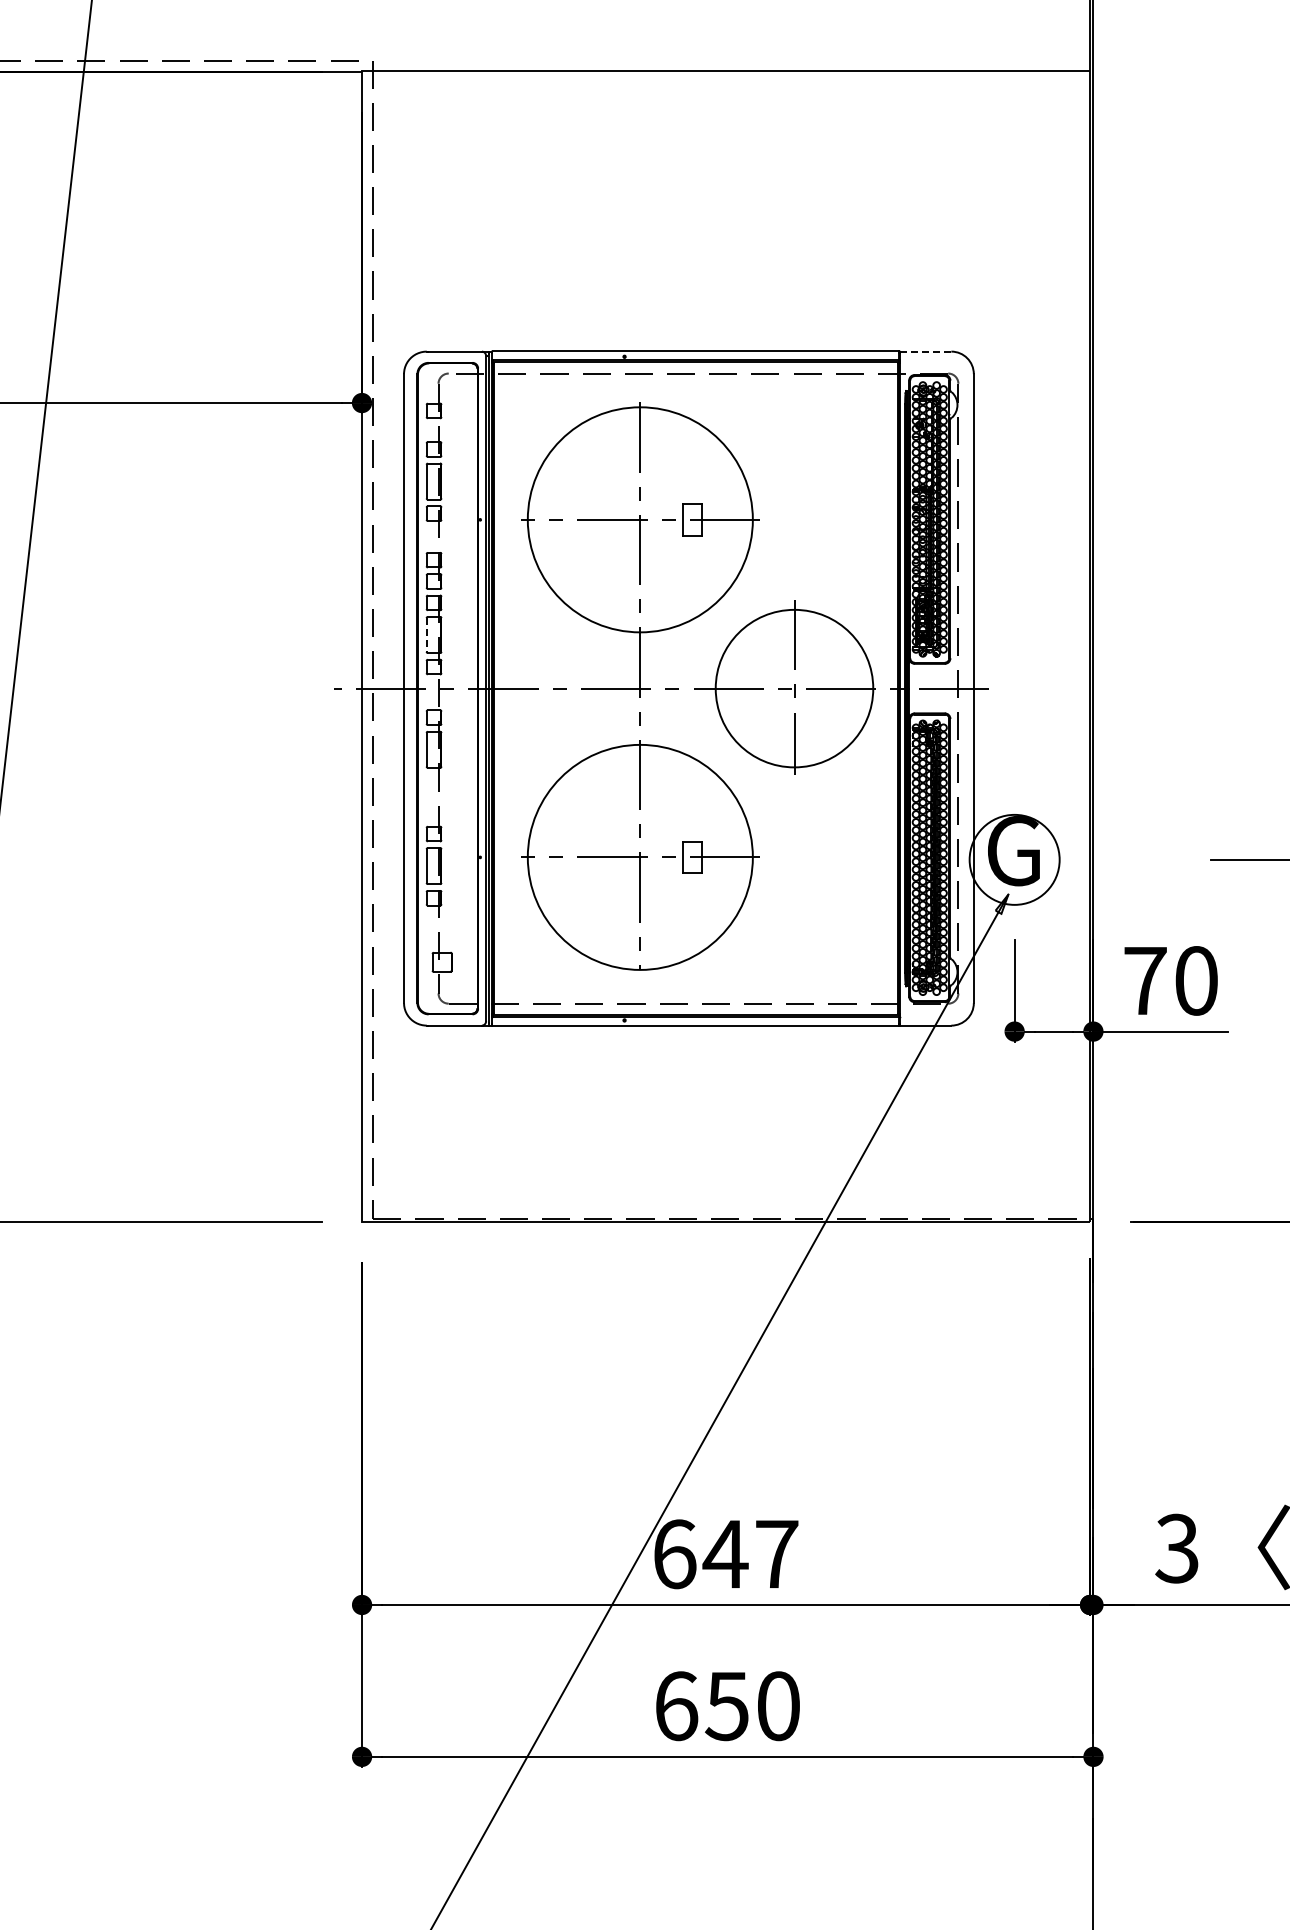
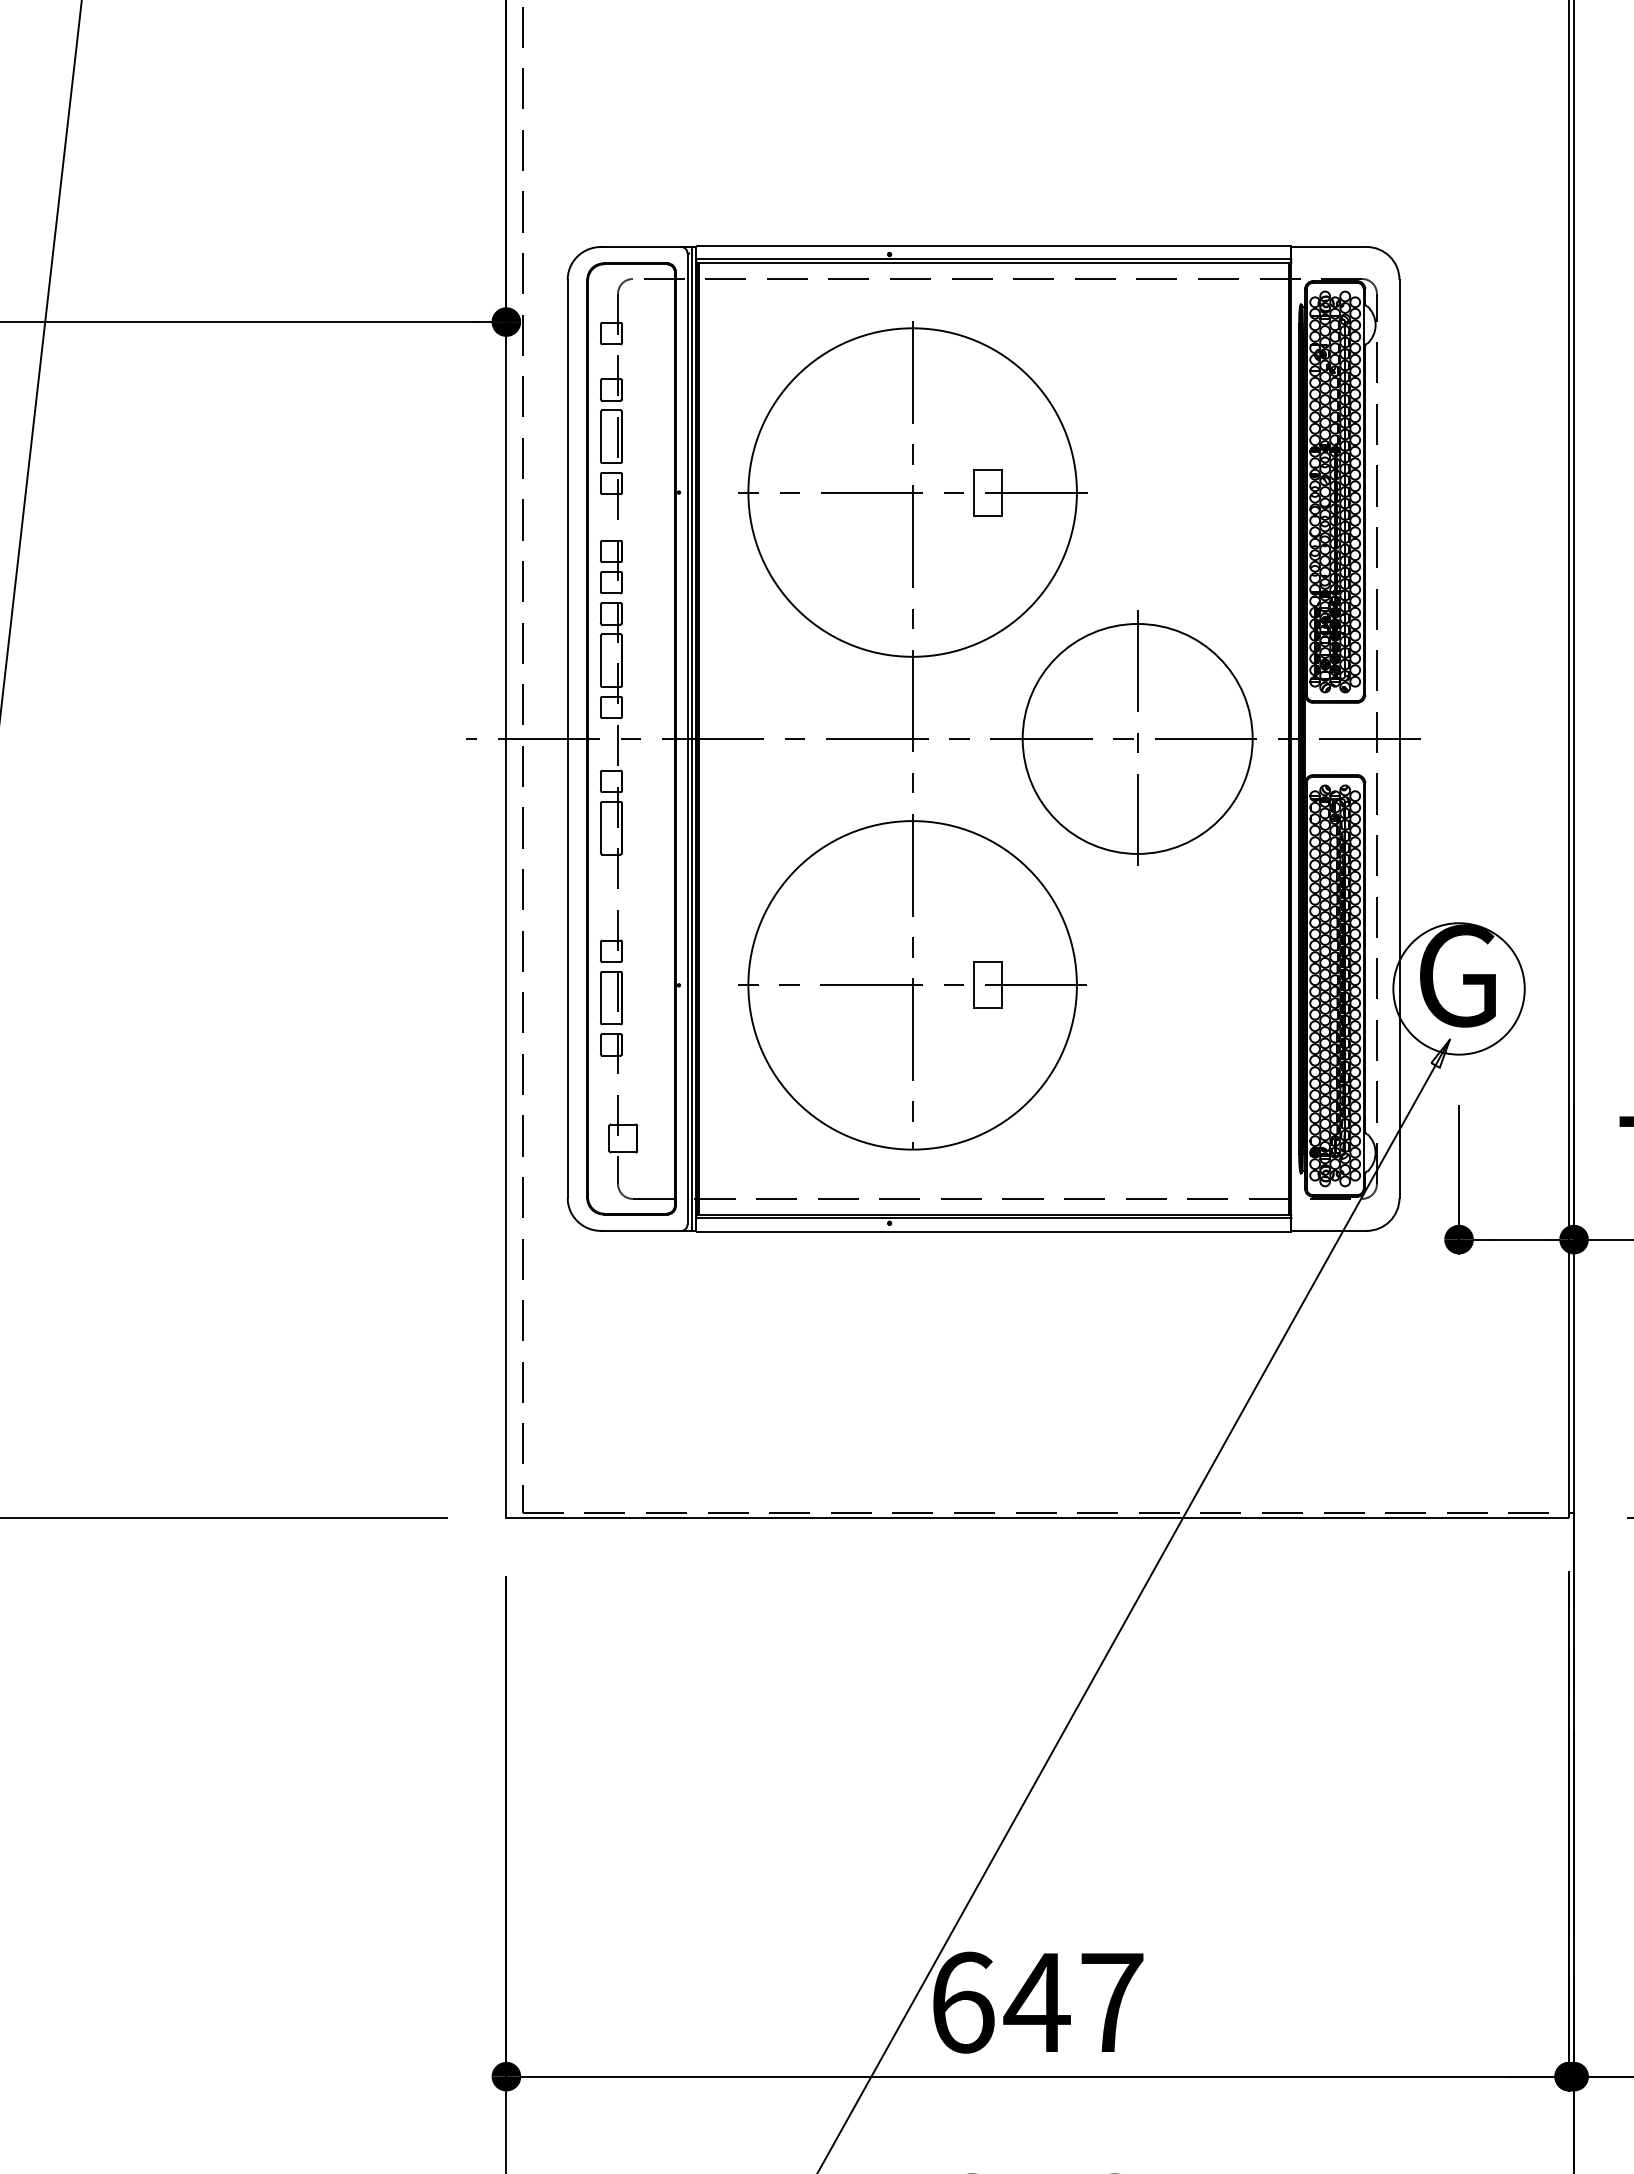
line: (925, 351) -> (1328, 246), dashed -> solid
line: (426, 635) -> (600, 661), dashed -> solid

